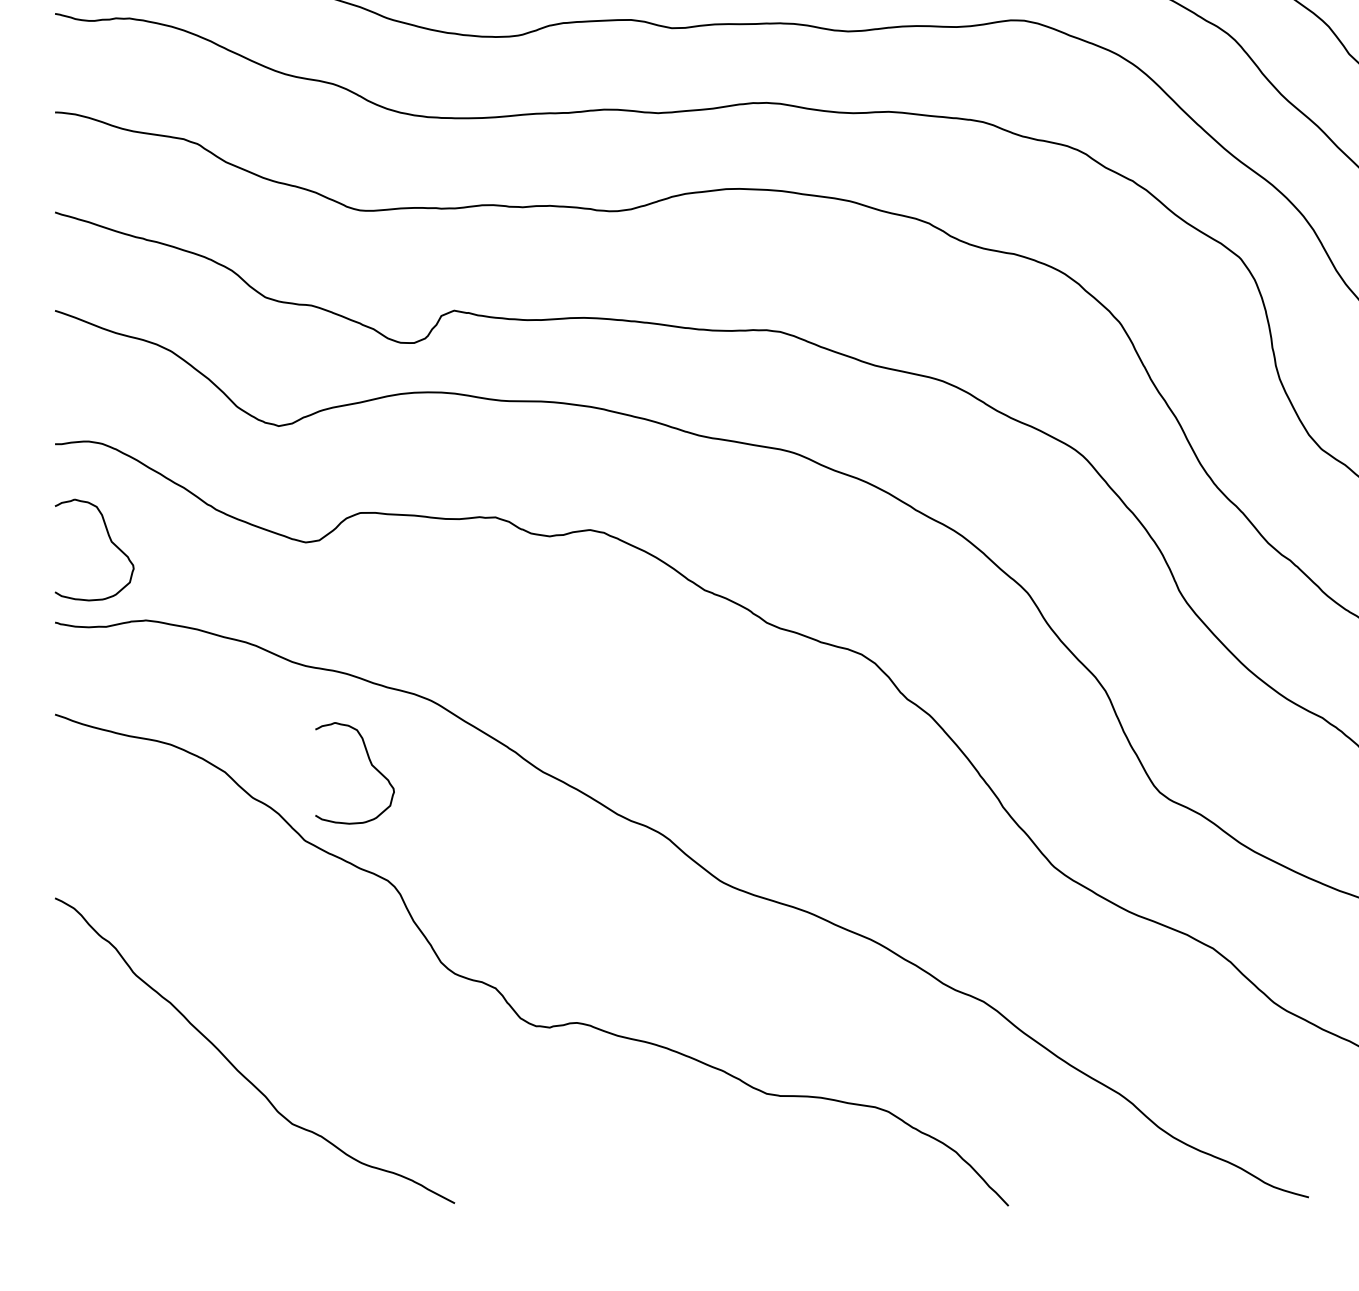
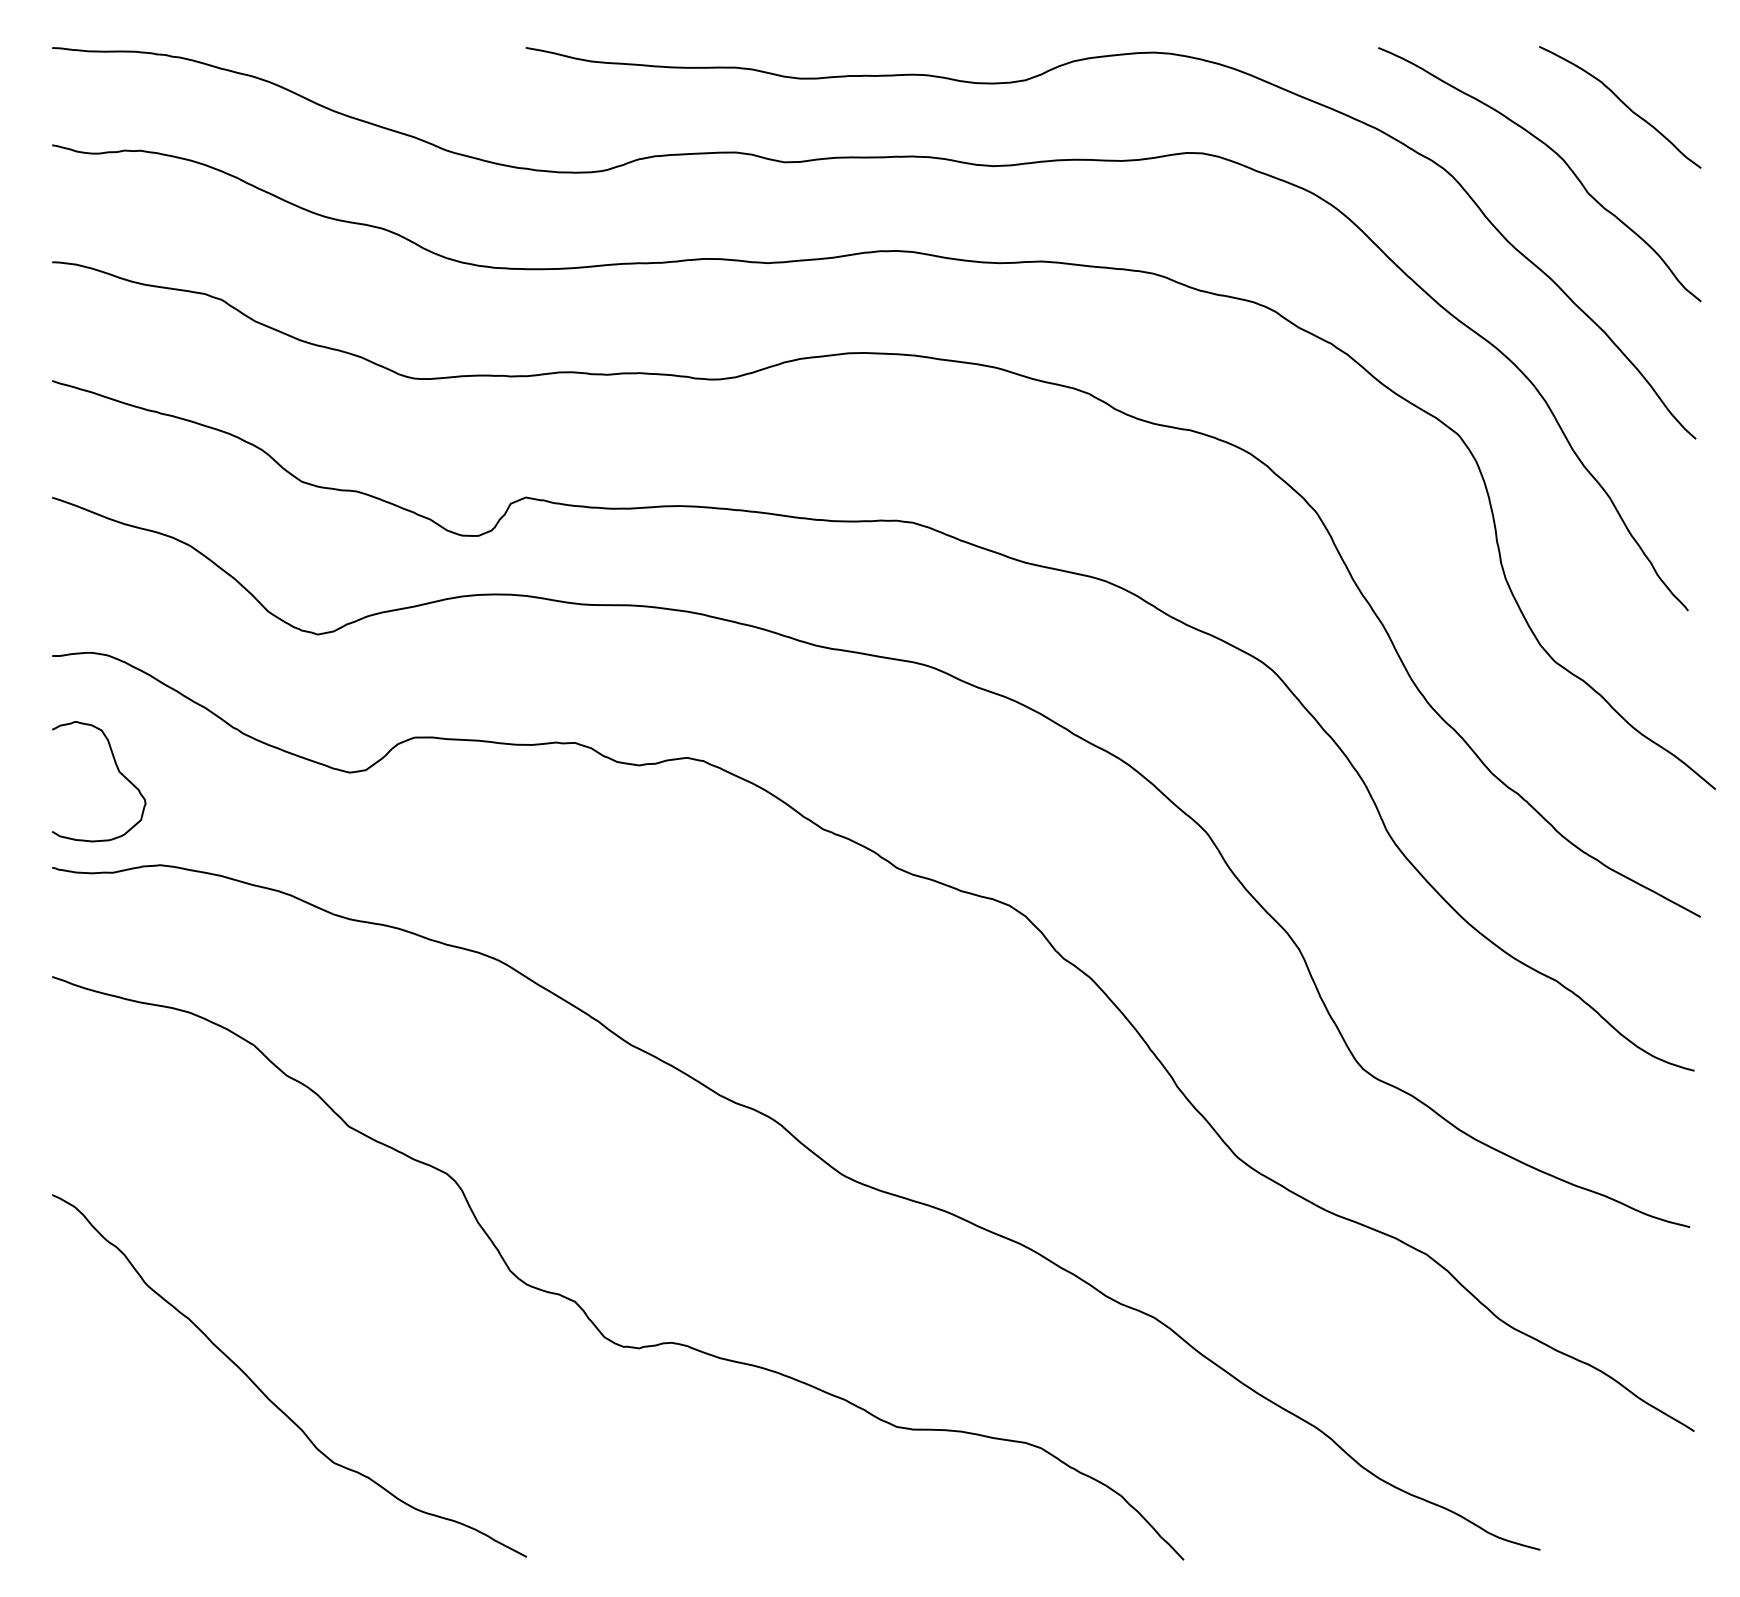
curve: (371, 765) -> (427, 1037), removed

